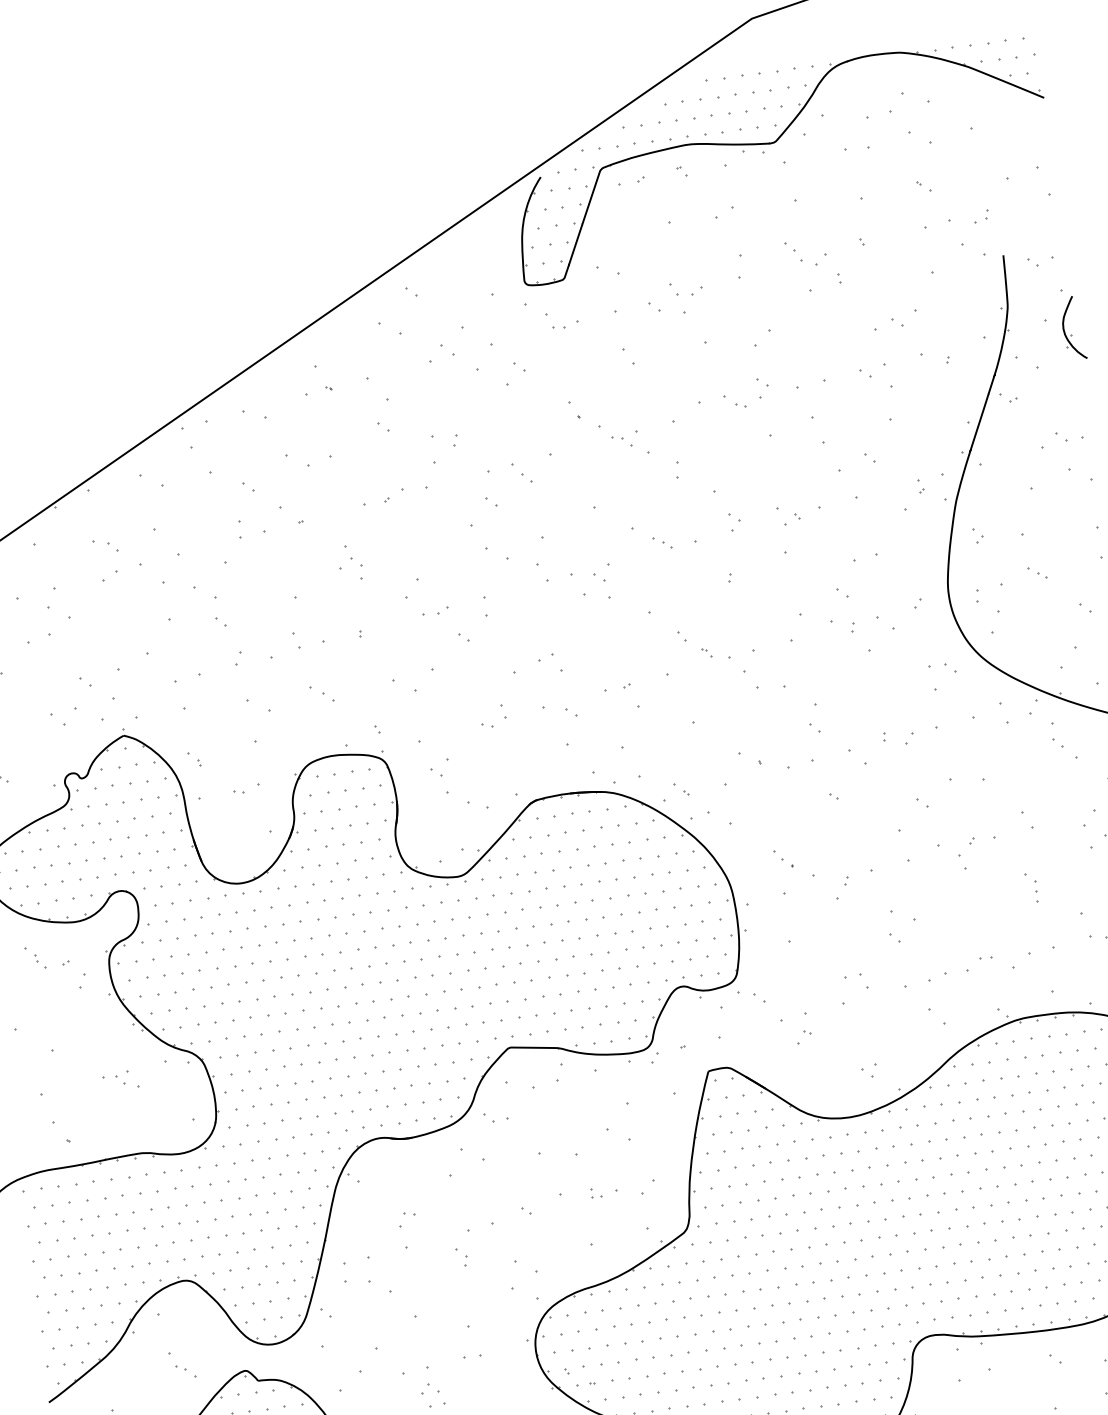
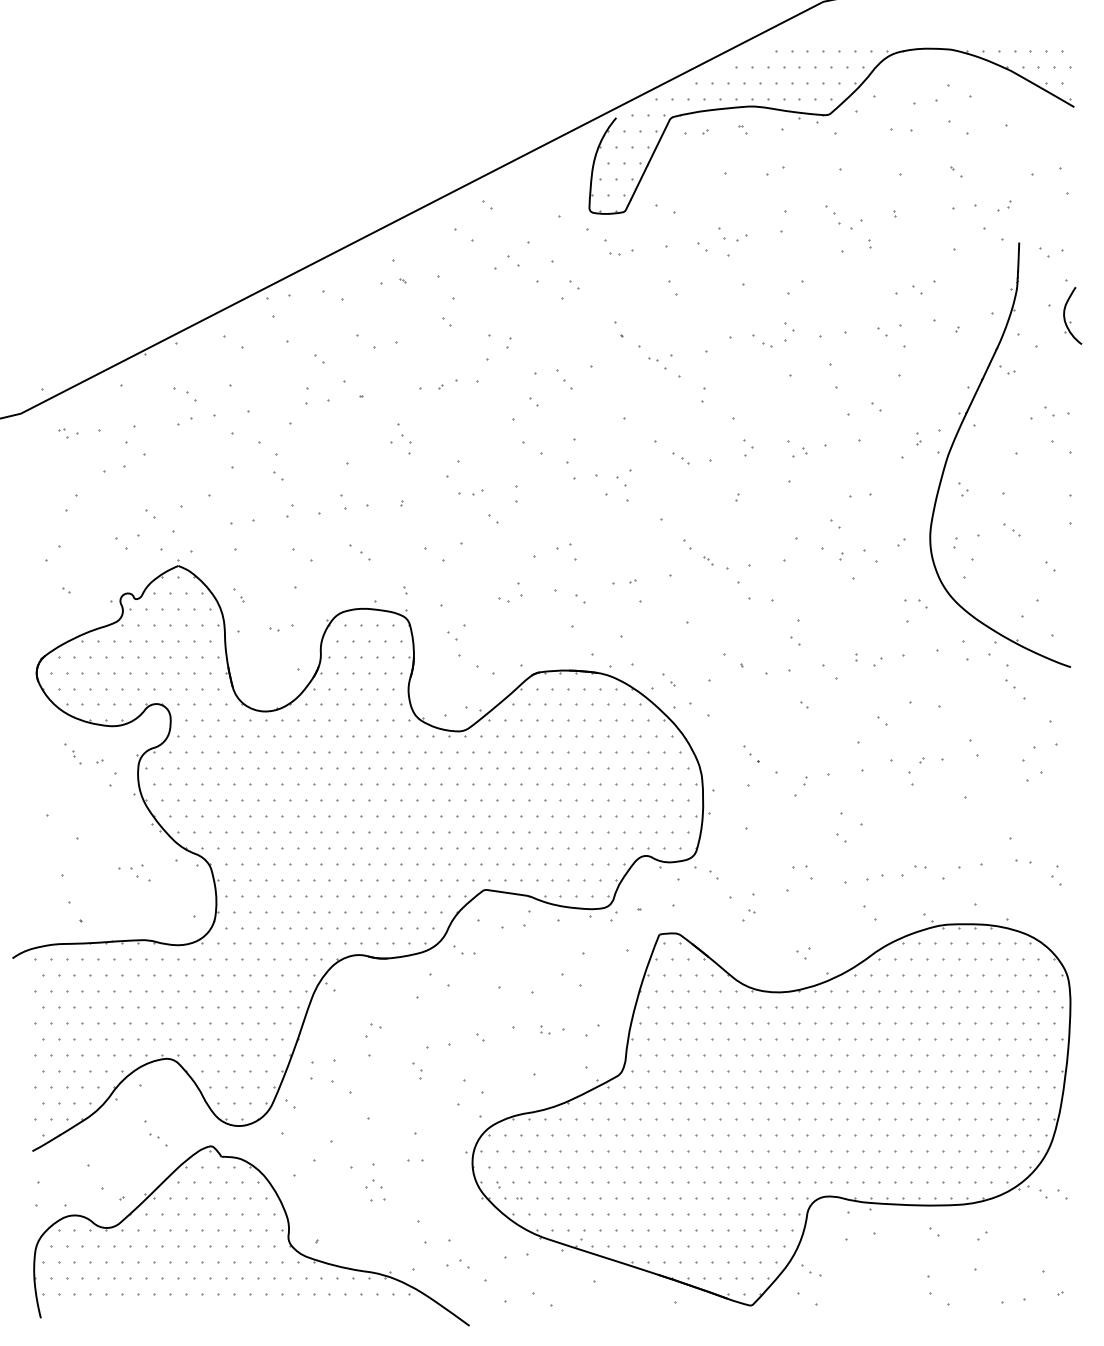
part: (1035, 891) -> (972, 813), removed

